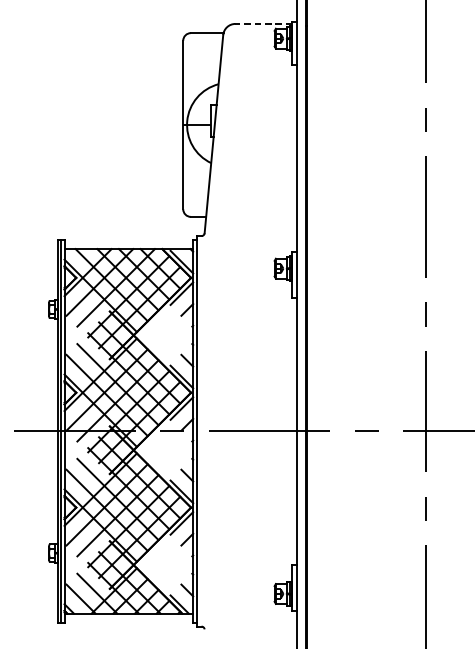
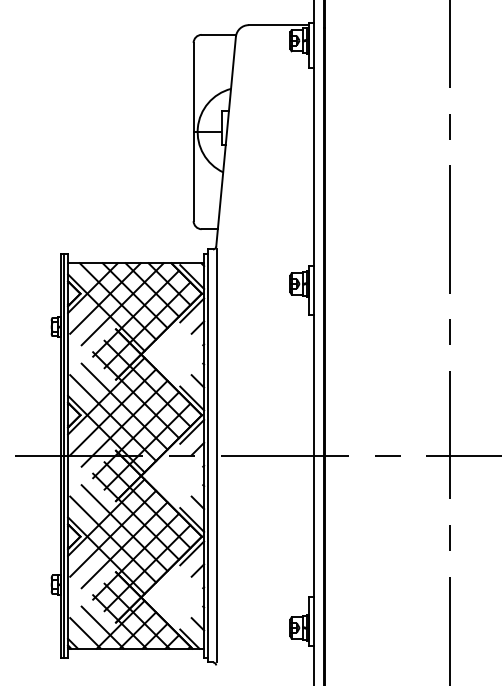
line: (263, 24) -> (278, 25), dashed -> solid
line: (204, 430) -> (216, 455), added

